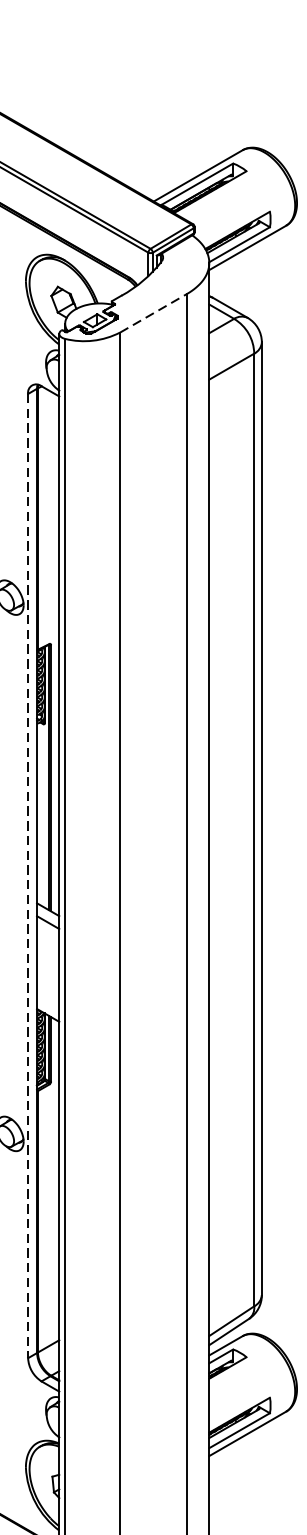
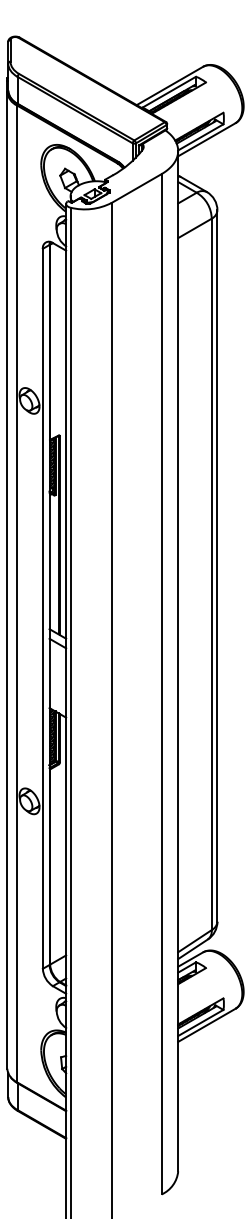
line: (153, 313) -> (136, 188), dashed -> solid
line: (27, 875) -> (42, 608), dashed -> solid

